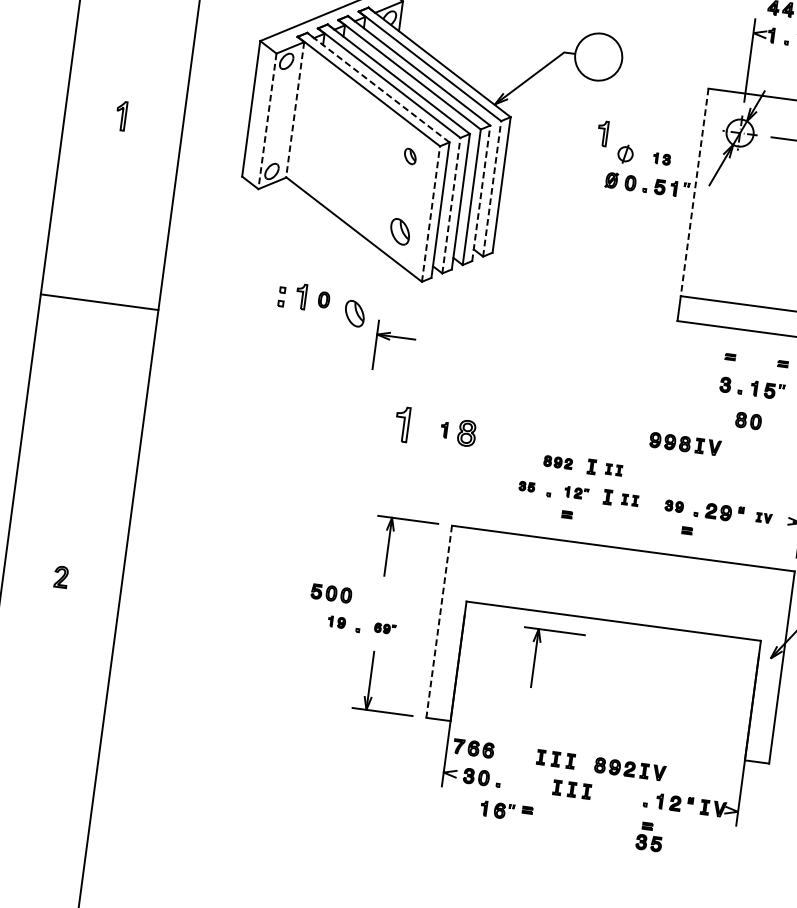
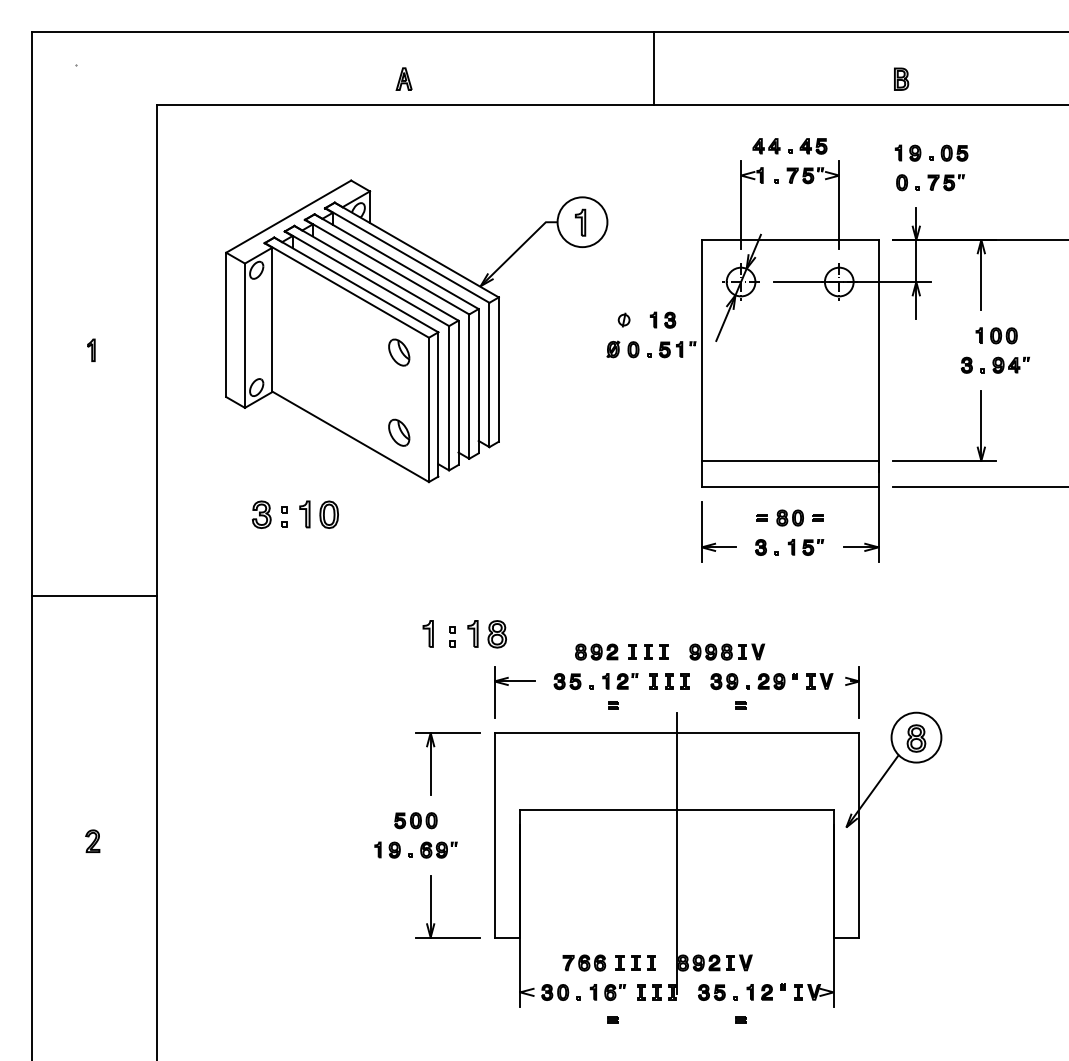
line: (378, 87) -> (356, 284), dashed -> solid
line: (295, 110) -> (272, 320), dashed -> solid
part: (121, 115) -> (91, 349), size x0.71
line: (266, 122) -> (244, 336), dashed -> solid
part: (602, 133) -> (580, 222), moved
part: (624, 153) -> (623, 319), size x0.71
part: (410, 156) -> (399, 352), size x1.67
part: (661, 158) -> (662, 319), size x1.43
line: (492, 188) -> (489, 374), dashed -> solid
line: (481, 192) -> (478, 380), dashed -> solid
line: (694, 192) -> (701, 350), dashed -> solid
line: (451, 204) -> (449, 397), dashed -> solid
line: (430, 213) -> (428, 409), dashed -> solid
part: (260, 291) -> (261, 514), added
part: (323, 299) -> (328, 514), size x1.67
line: (99, 302) -> (94, 596), moved
part: (355, 313) -> (363, 524), removed
part: (389, 340) -> (508, 685), moved
part: (683, 374) -> (715, 542), added
part: (748, 420) -> (789, 517), moved
part: (401, 423) -> (427, 633), size x0.71
part: (424, 429) -> (452, 636), added
part: (443, 429) -> (472, 633), size x1.67
part: (684, 443) -> (726, 651), moved
part: (558, 461) -> (596, 651), size x1.43
part: (614, 469) -> (656, 651), size x1.43
part: (527, 486) -> (567, 681), size x1.67
part: (576, 493) -> (620, 681), size x1.43
part: (630, 500) -> (677, 681), size x1.43
part: (674, 506) -> (724, 681), size x1.43
part: (763, 518) -> (819, 681), size x1.67
part: (331, 593) -> (415, 820), moved
part: (336, 621) -> (387, 849), size x1.43
line: (439, 621) -> (494, 835), dashed -> solid
part: (384, 628) -> (438, 849), size x1.67
part: (535, 657) -> (600, 859), removed
line: (607, 661) -> (676, 853), added
part: (473, 748) -> (584, 962), moved
part: (497, 810) -> (607, 992), moved
part: (648, 843) -> (711, 992), moved

